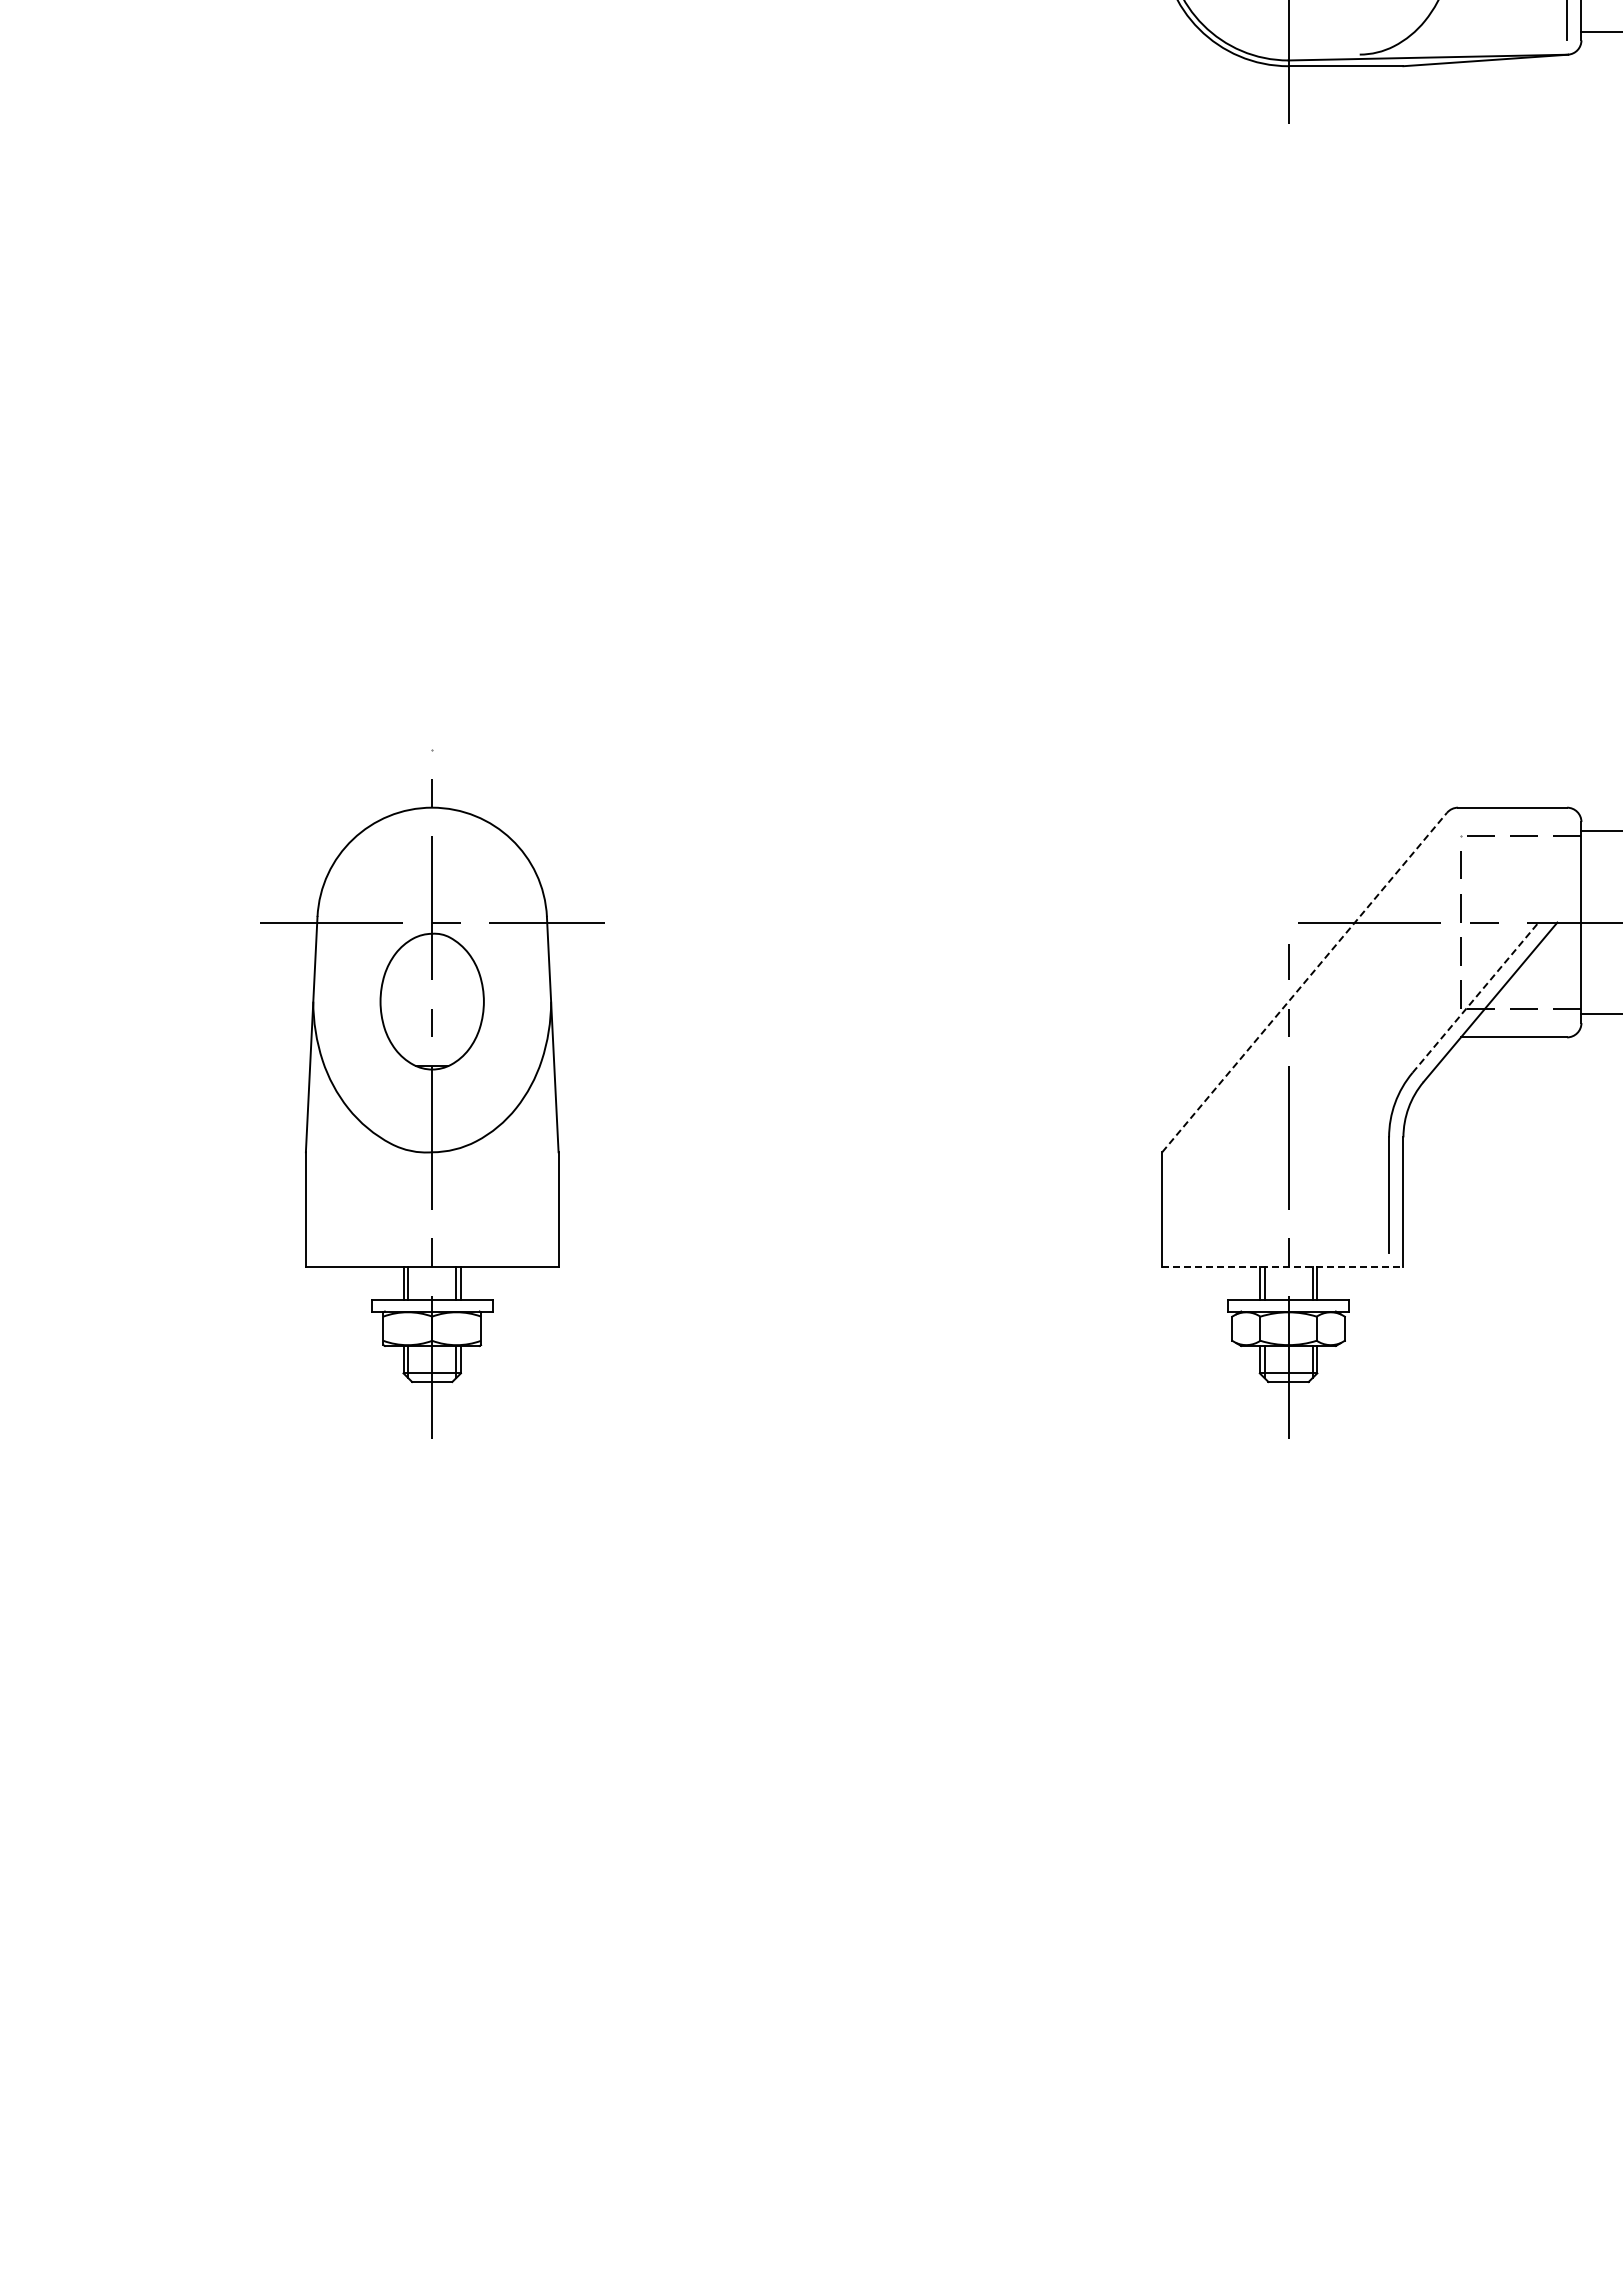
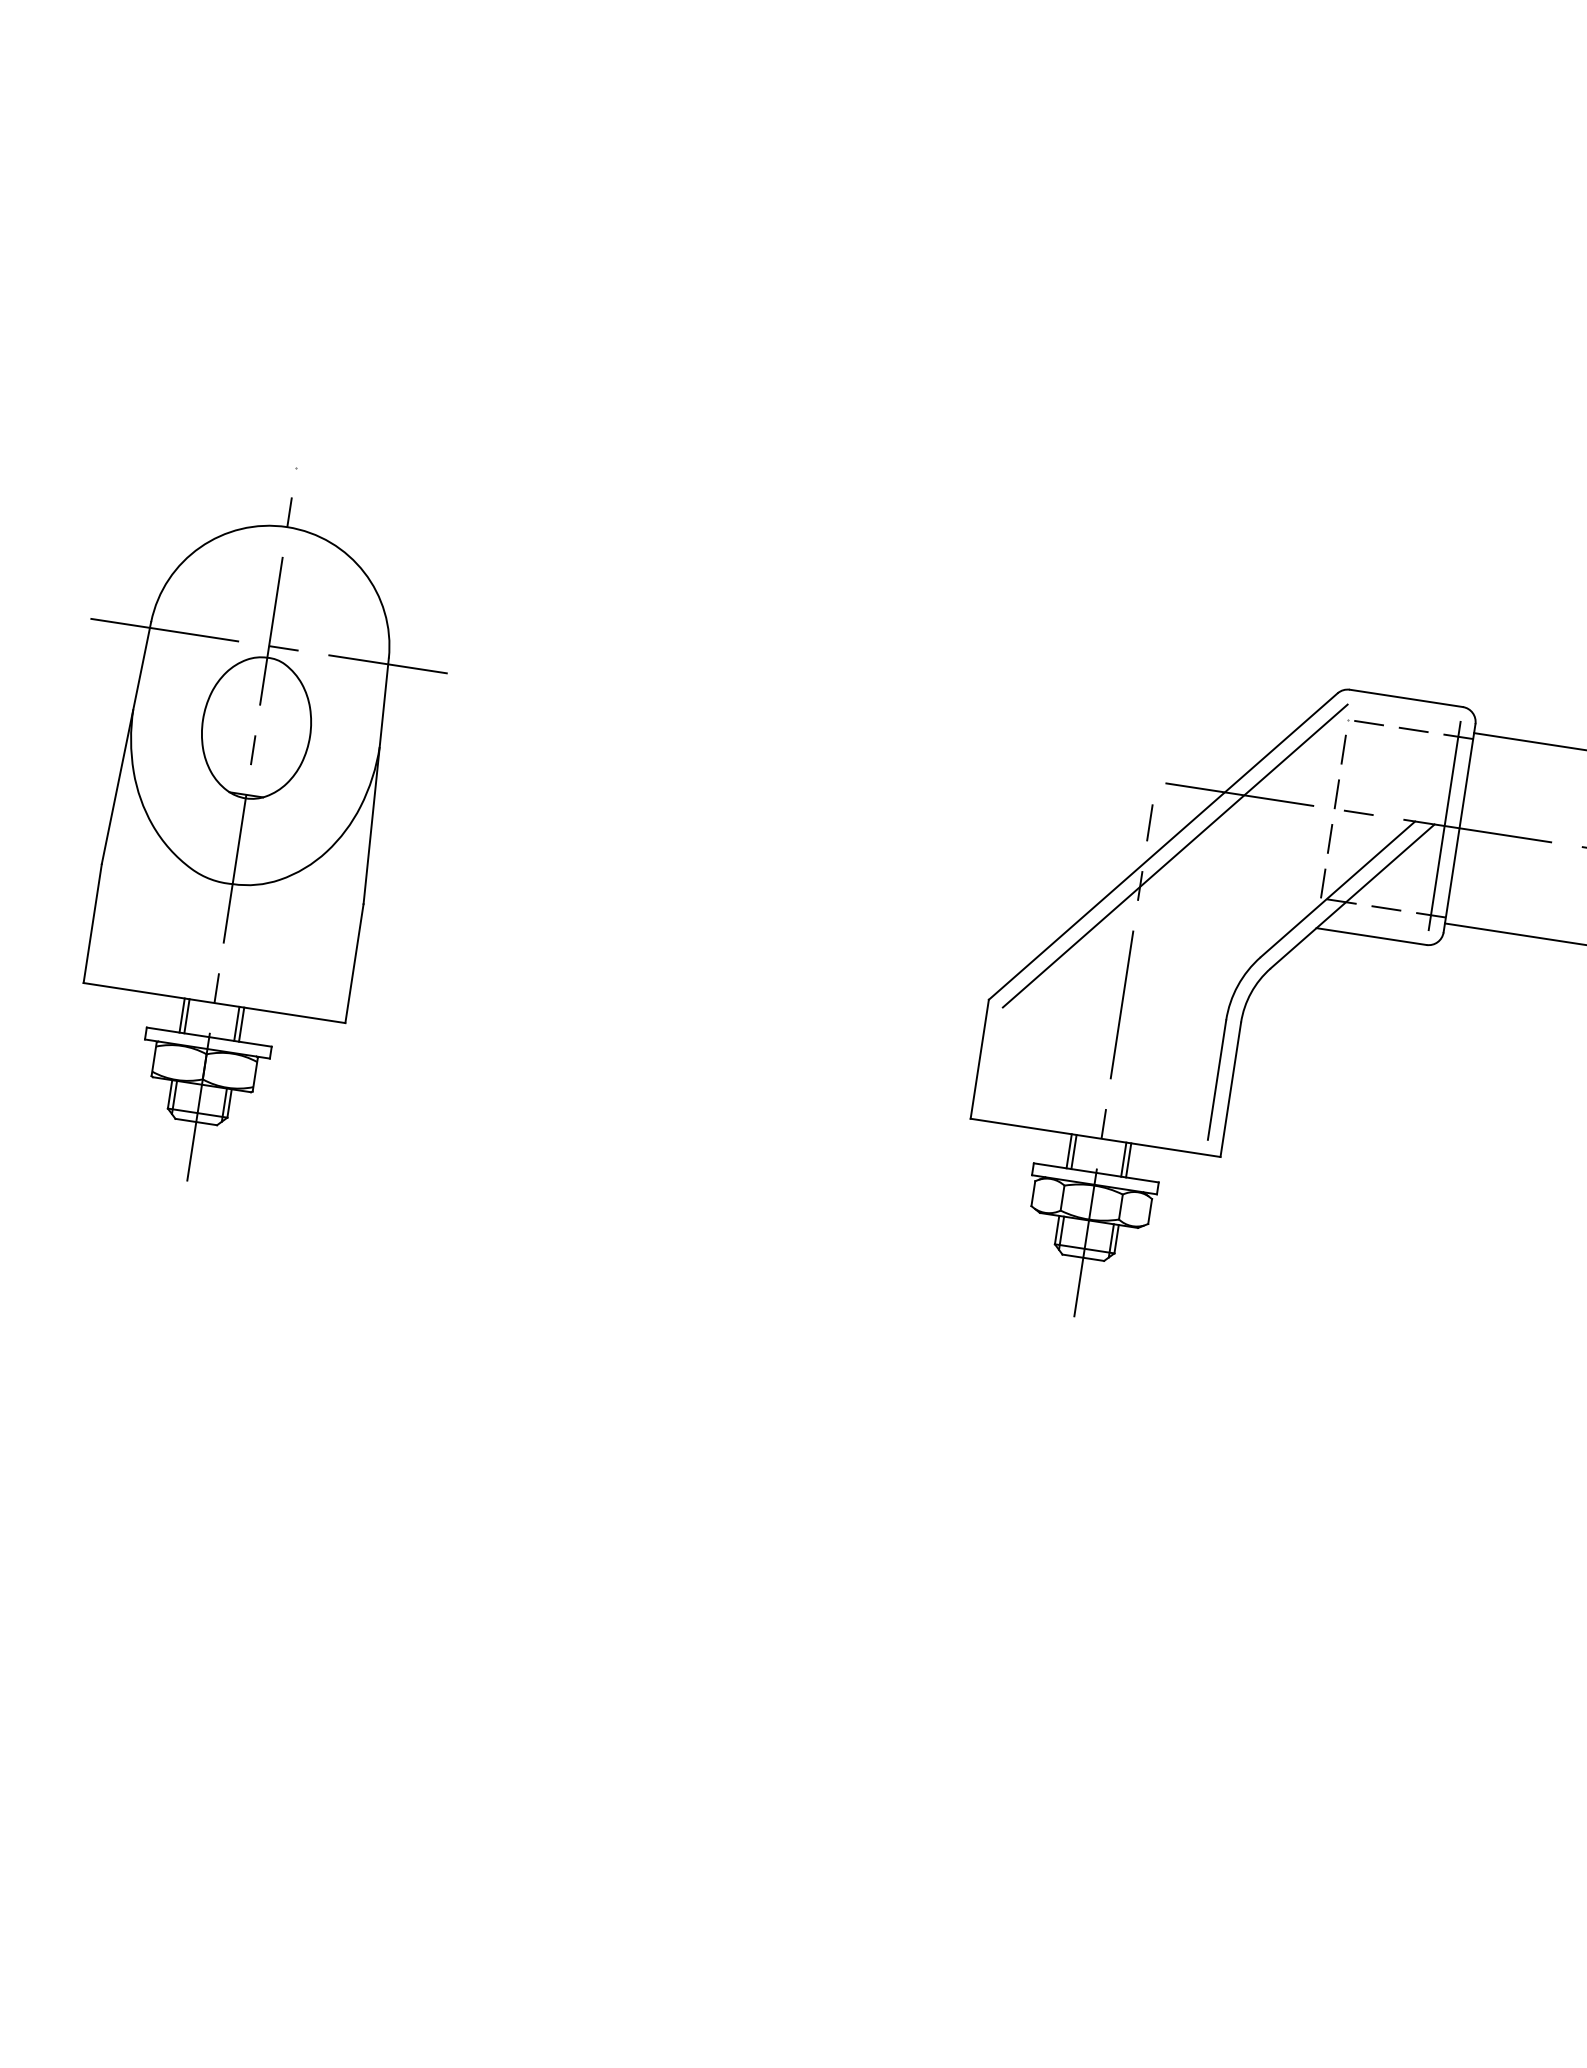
line: (1567, 922) -> (1445, 826), added
line: (1304, 982) -> (1163, 846), dashed -> solid
line: (1317, 989) -> (1175, 855), added
line: (1475, 997) -> (1337, 889), dashed -> solid
line: (1282, 1267) -> (1095, 1138), dashed -> solid

